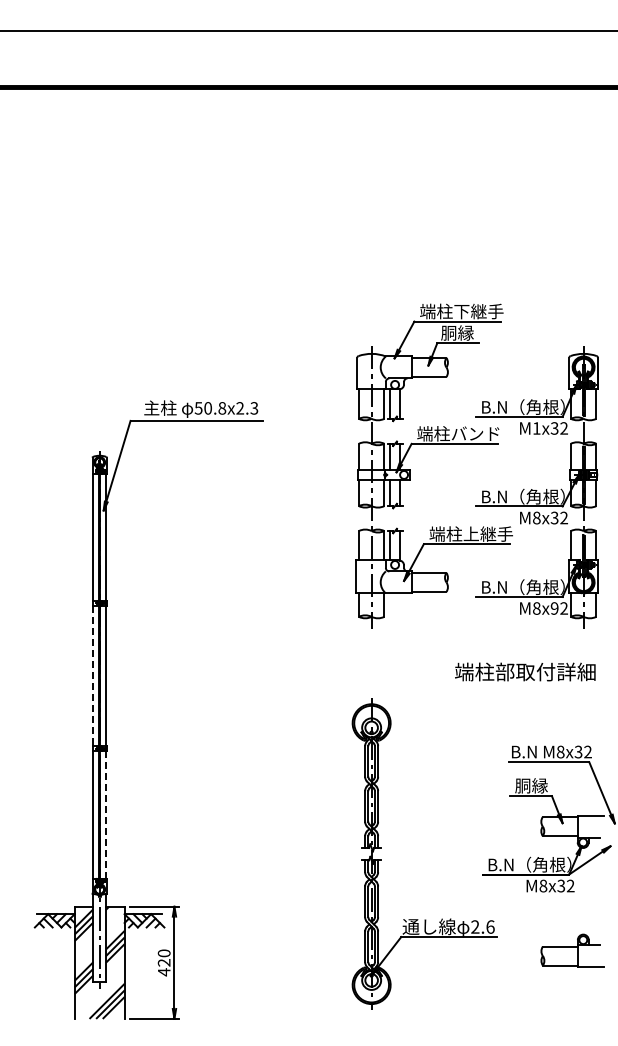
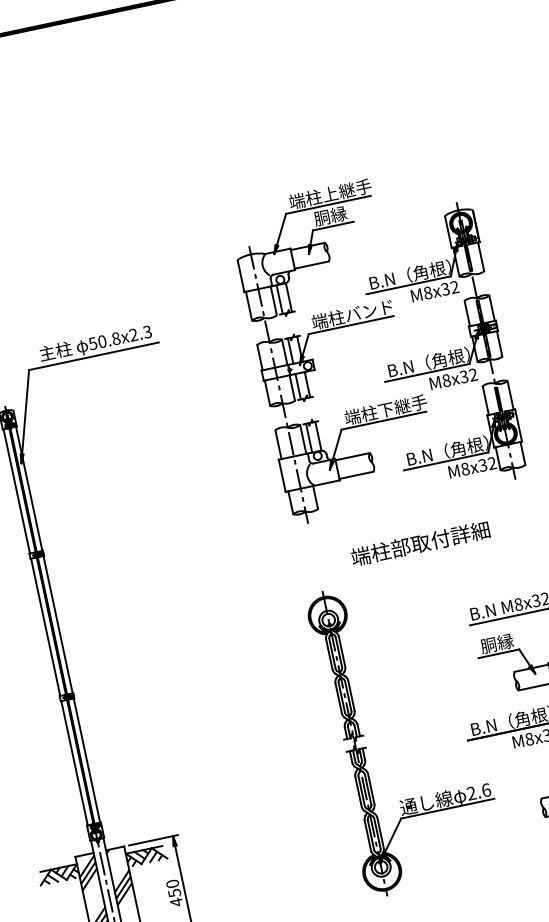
text: (461, 311) -> (330, 194), 端柱下継手 -> 端柱上継手
text: (536, 428) -> (427, 293), M1x32 -> M8x32
text: (470, 533) -> (384, 409), 端柱上継手 -> 端柱下継手
text: (554, 608) -> (482, 465), M8x92 -> M8x32
text: (525, 671) -> (420, 543), moved
line: (93, 676) -> (45, 627), dashed -> solid
line: (106, 814) -> (87, 760), dashed -> solid
text: (163, 962) -> (173, 892), 420 -> 450

